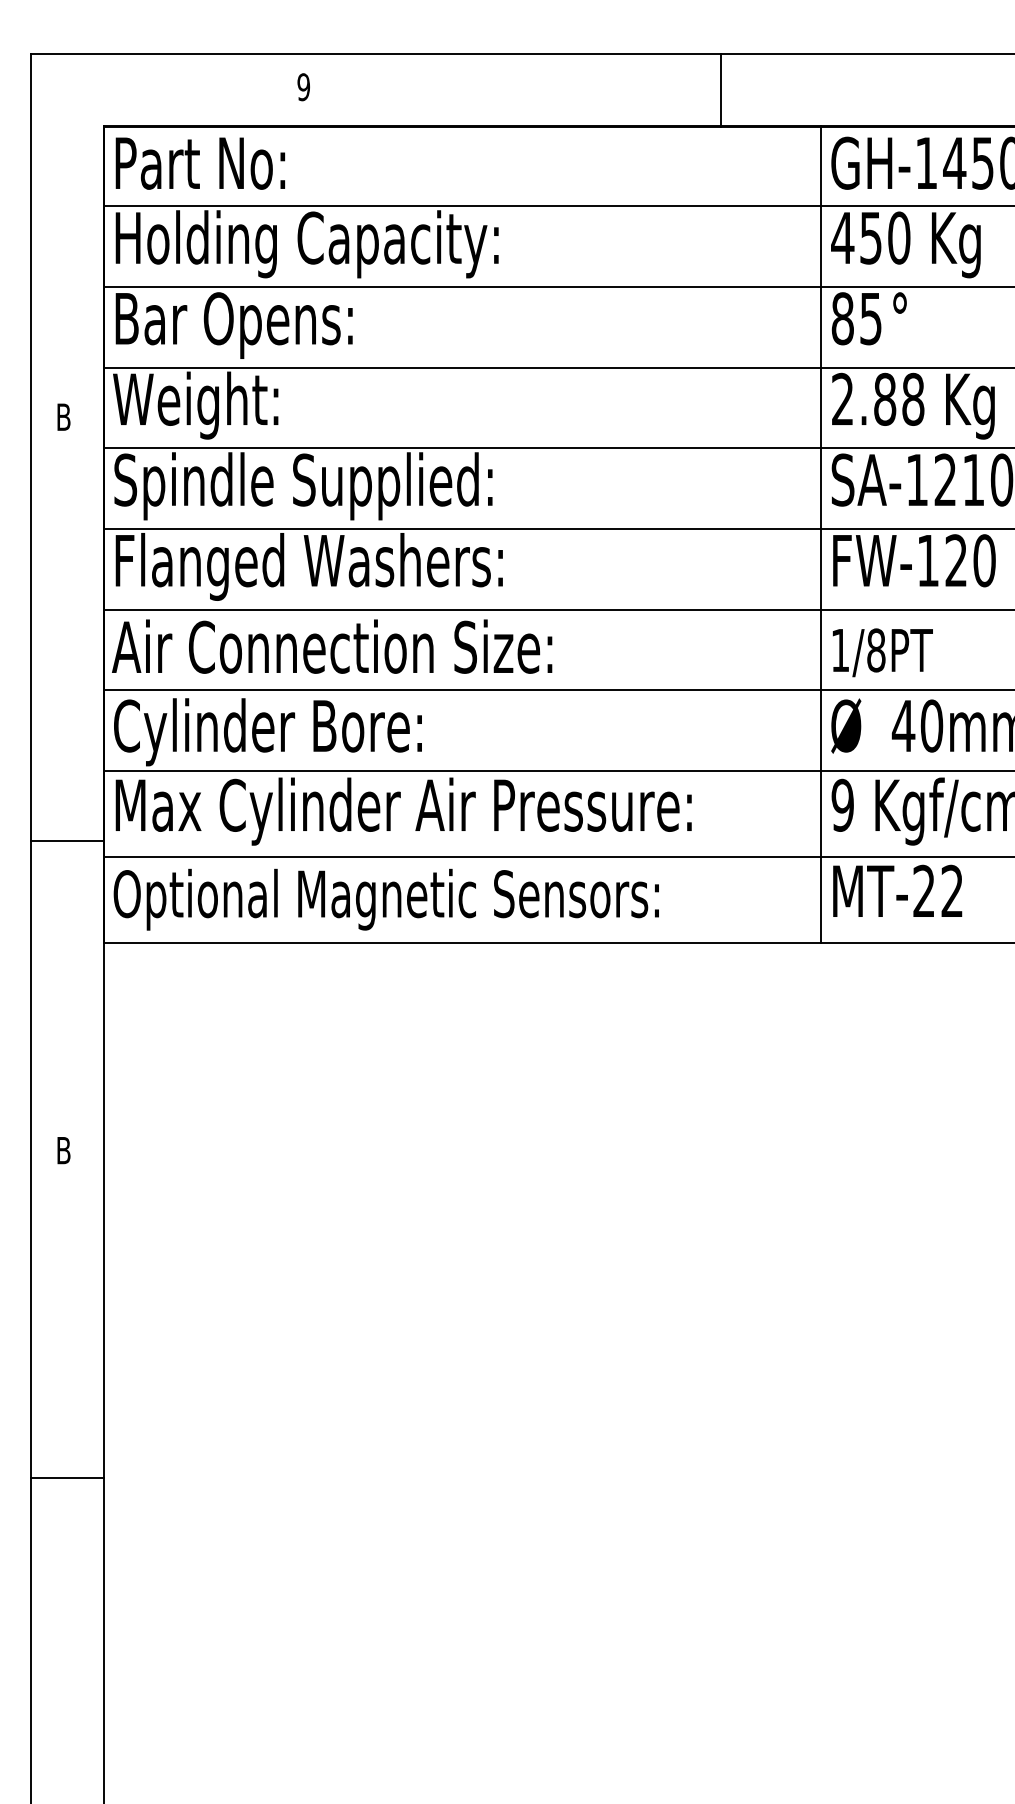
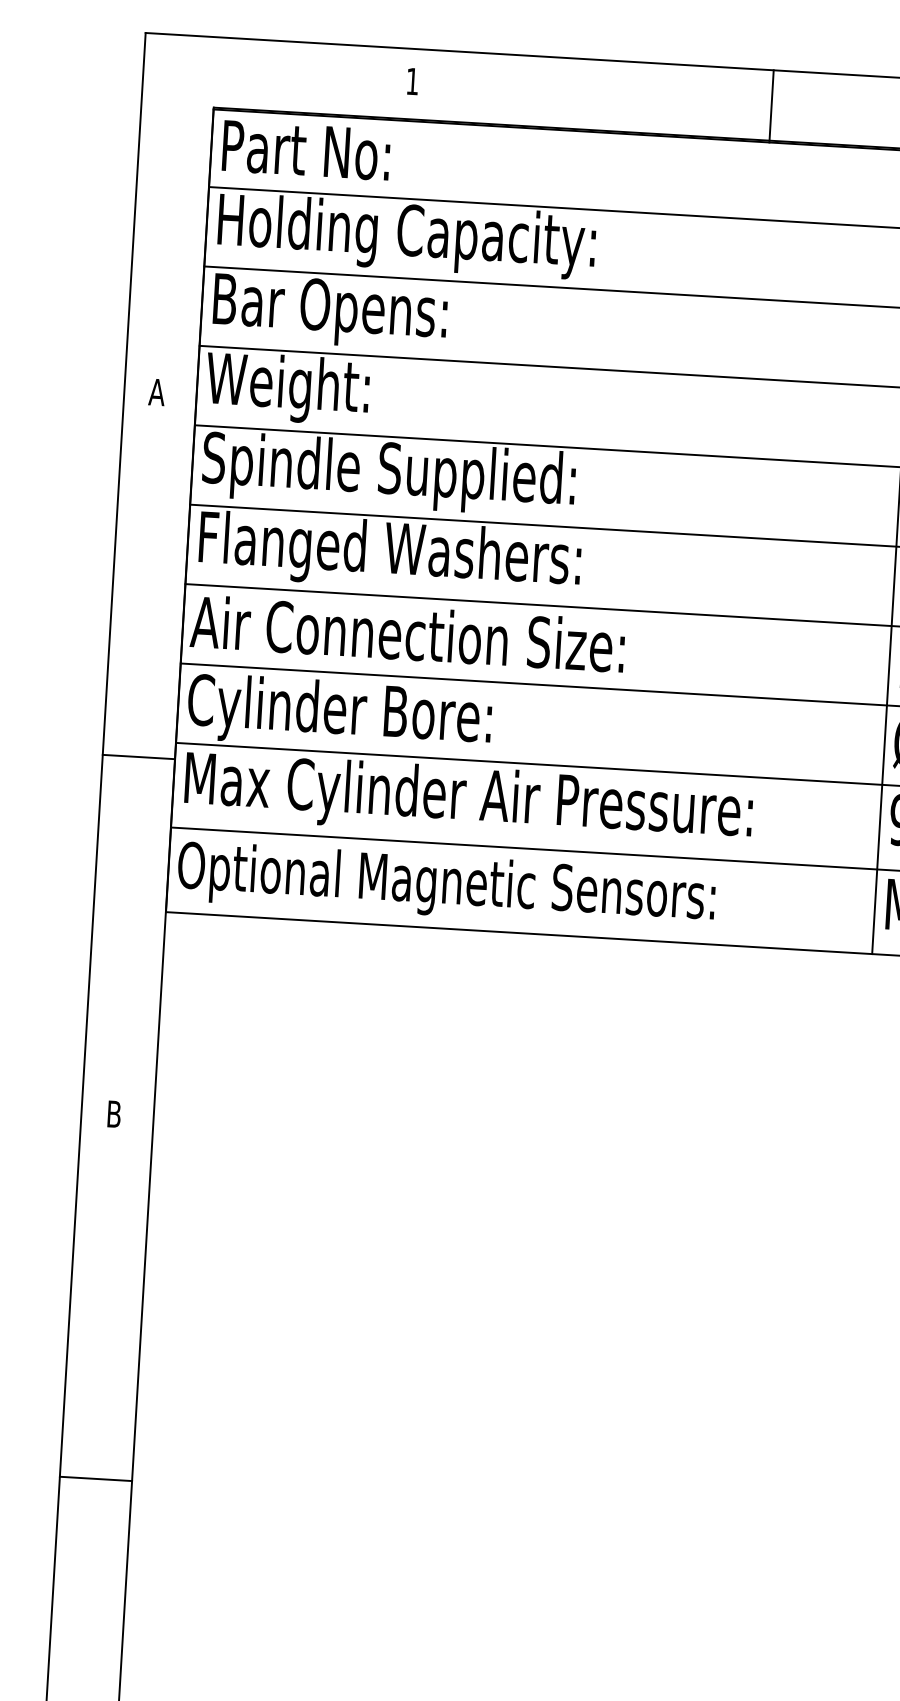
text: (303, 87) -> (412, 81), 9 -> 1
line: (720, 90) -> (771, 106), moved
text: (63, 416) -> (156, 391), B -> A
line: (66, 841) -> (138, 757), moved
line: (66, 1477) -> (95, 1478), moved

